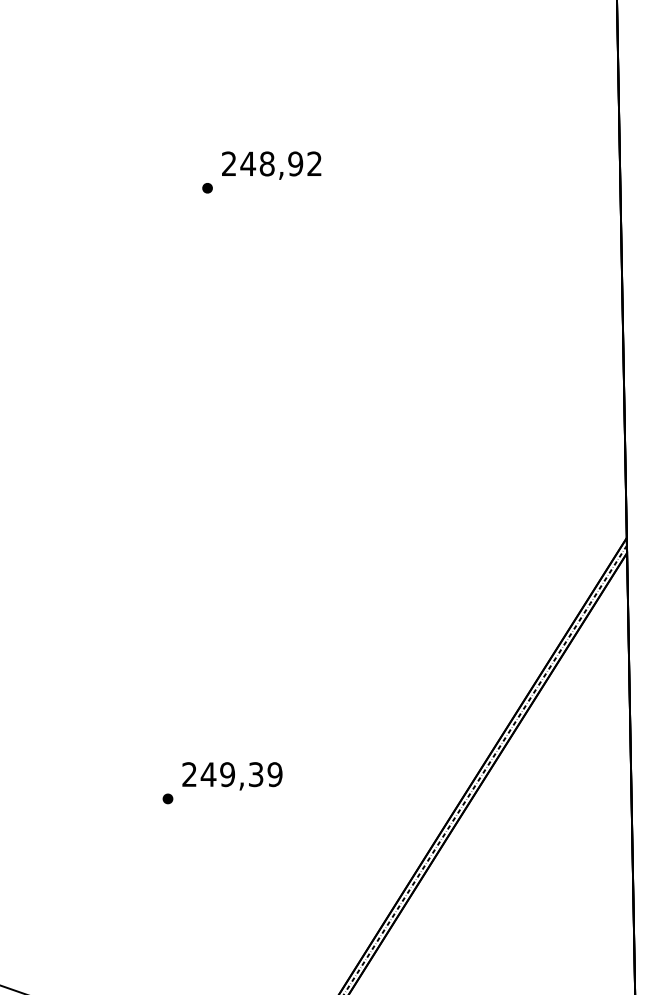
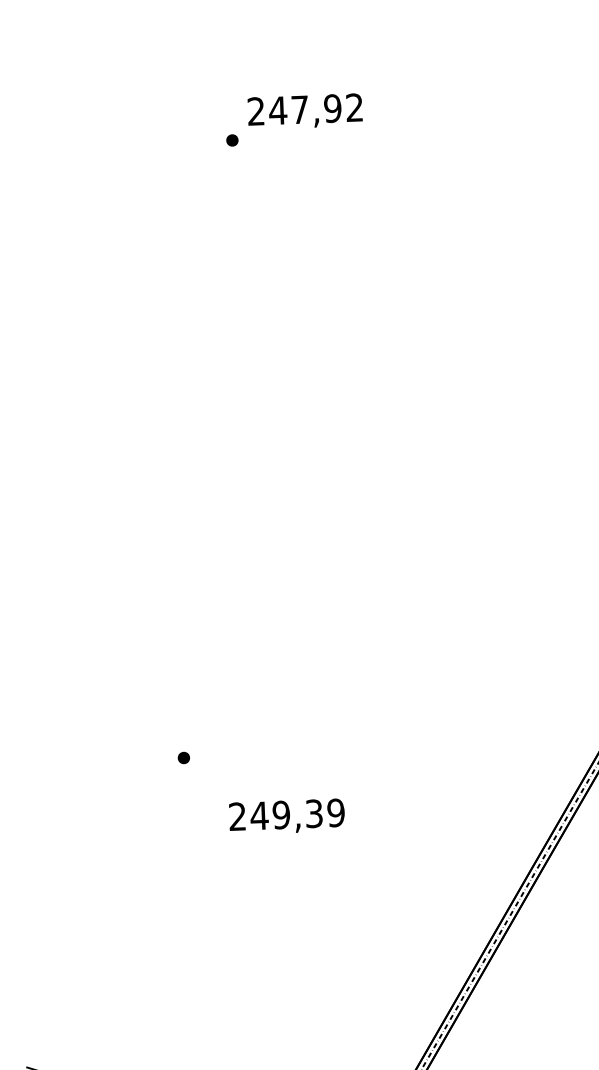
text: (266, 163) -> (299, 109), 248,92 -> 247,92
part: (167, 798) -> (183, 757), moved

